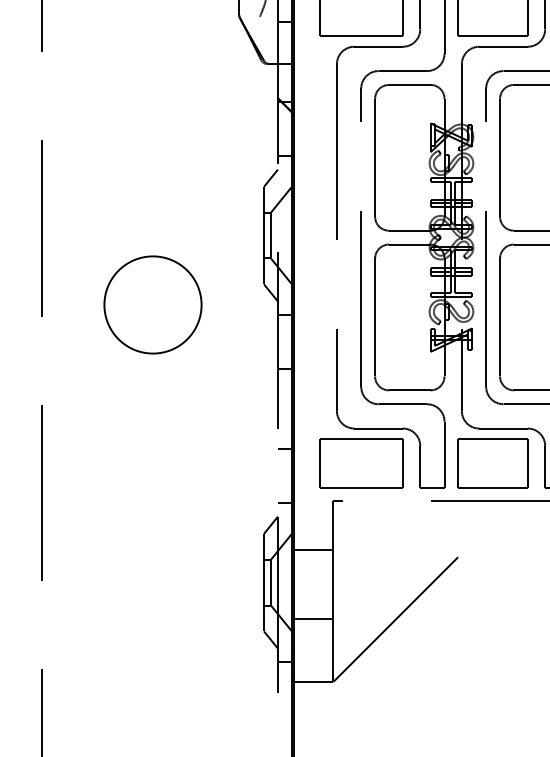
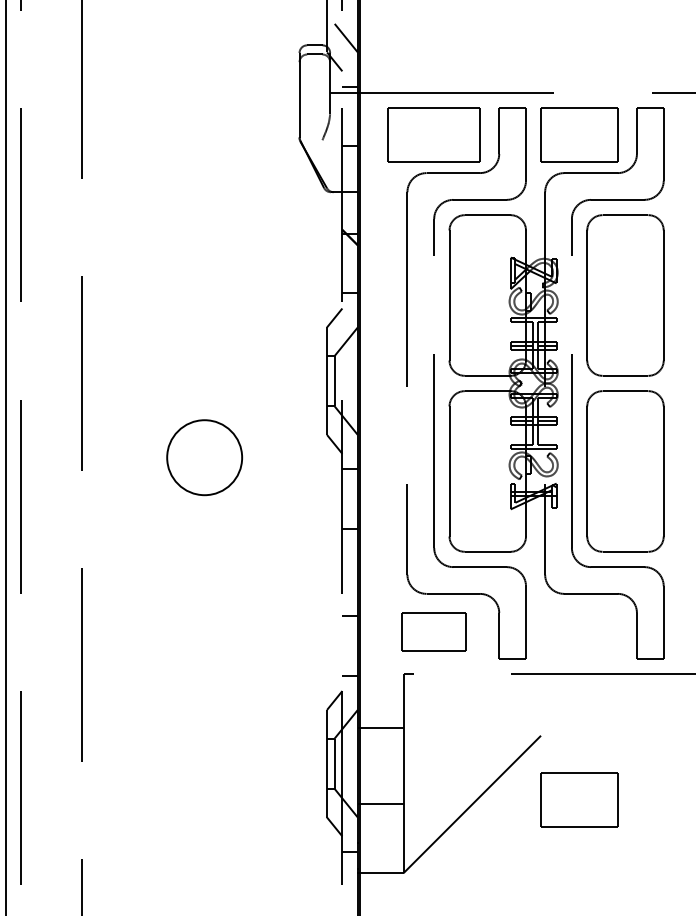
circle: (152, 304) -> (204, 457), size x0.7
part: (360, 462) -> (433, 631), size x0.7
part: (493, 462) -> (579, 799), moved

